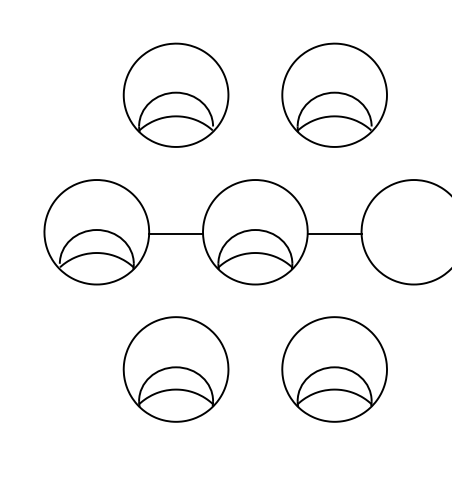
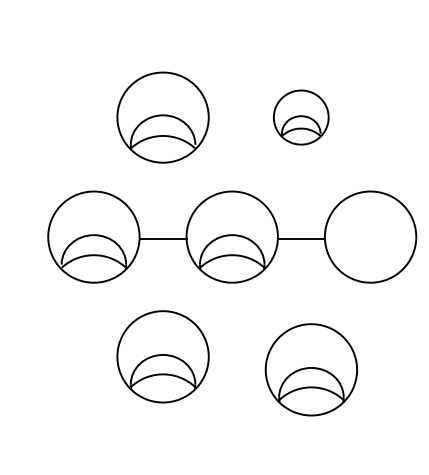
part: (333, 95) -> (300, 117), size x0.6
part: (333, 369) -> (310, 369), moved

